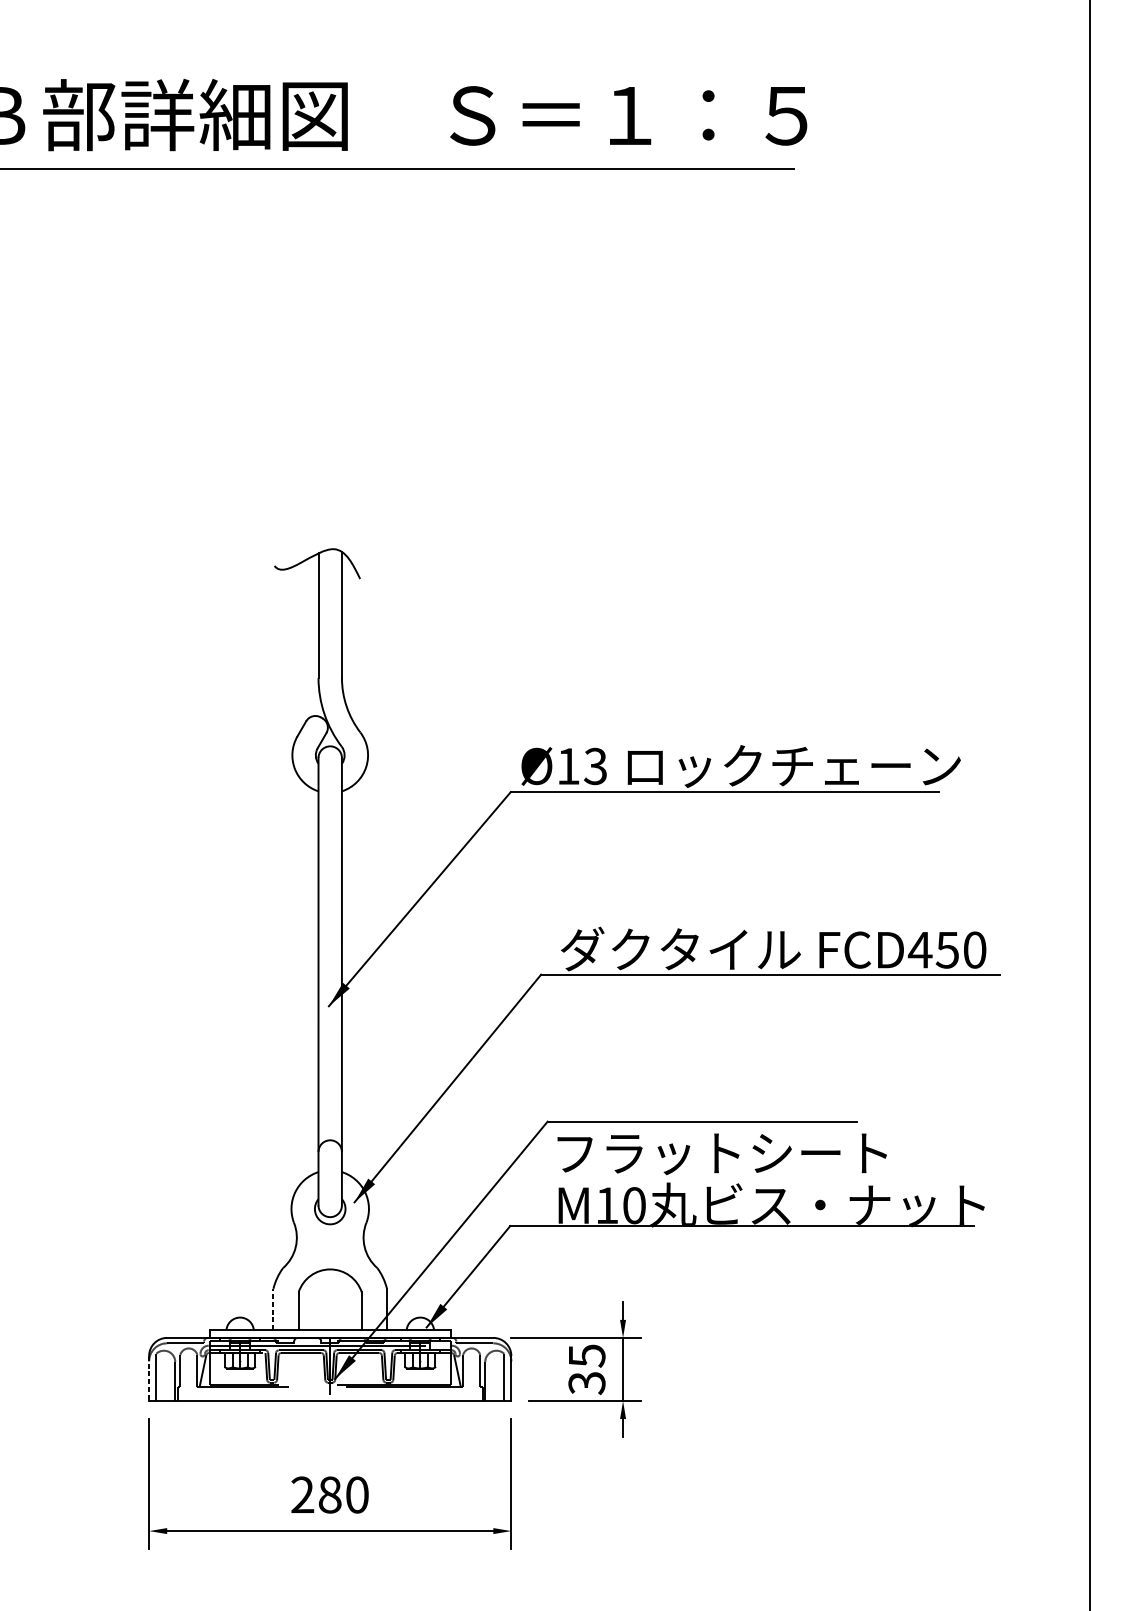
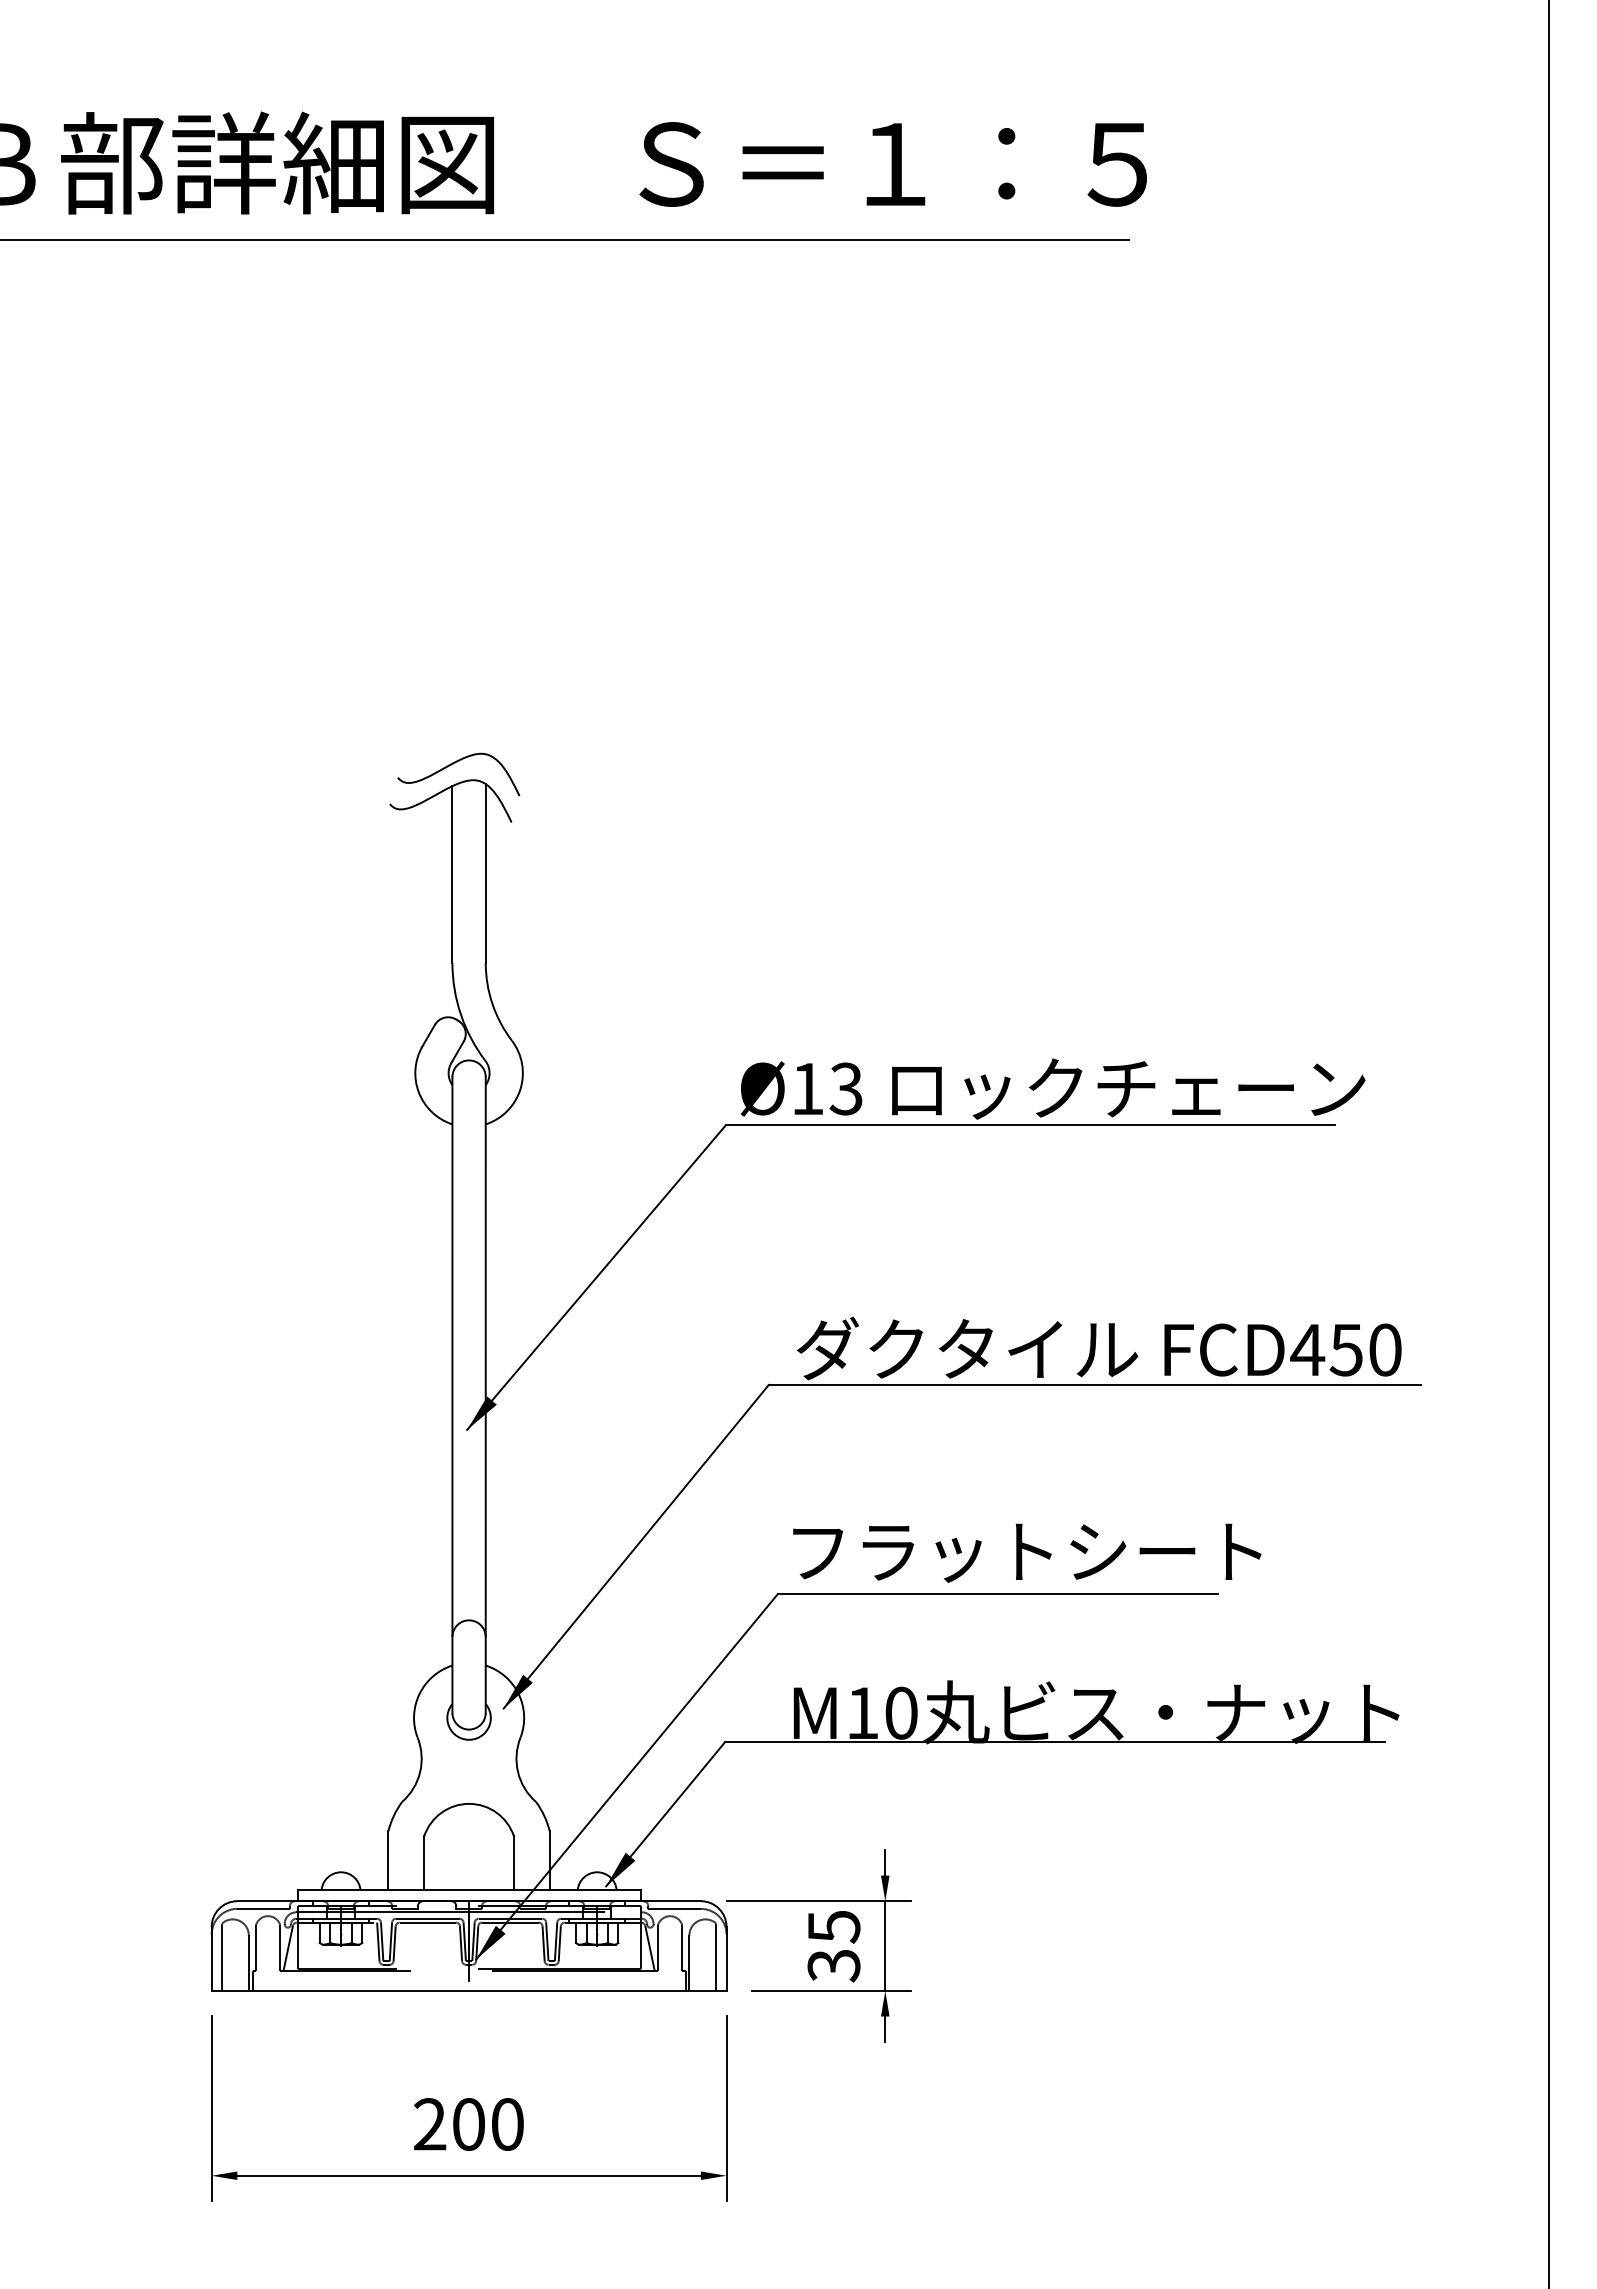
curve: (319, 538) -> (453, 764), added
text: (722, 1153) -> (1027, 1552), moved
line: (273, 1309) -> (388, 1860), dashed -> solid
line: (148, 1378) -> (211, 1959), dashed -> solid
text: (330, 1495) -> (469, 2124), 280 -> 200

